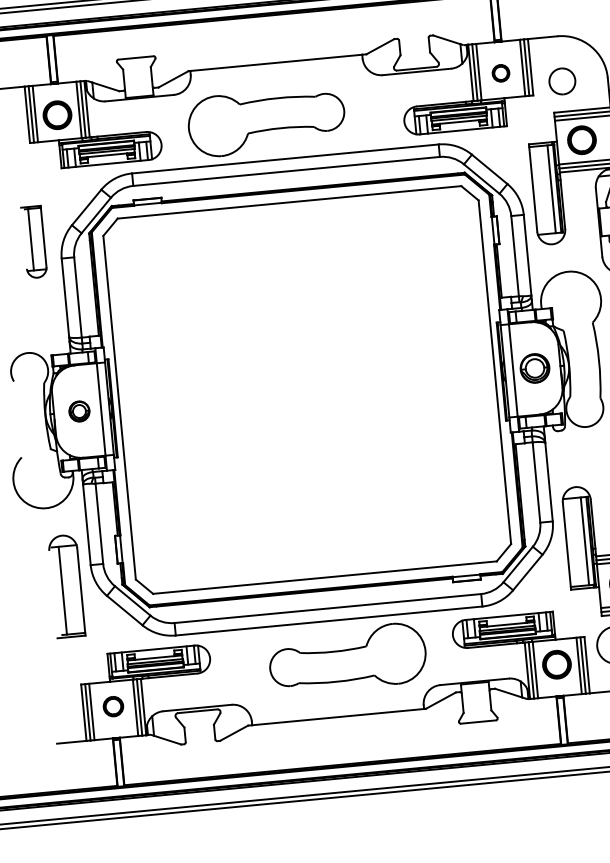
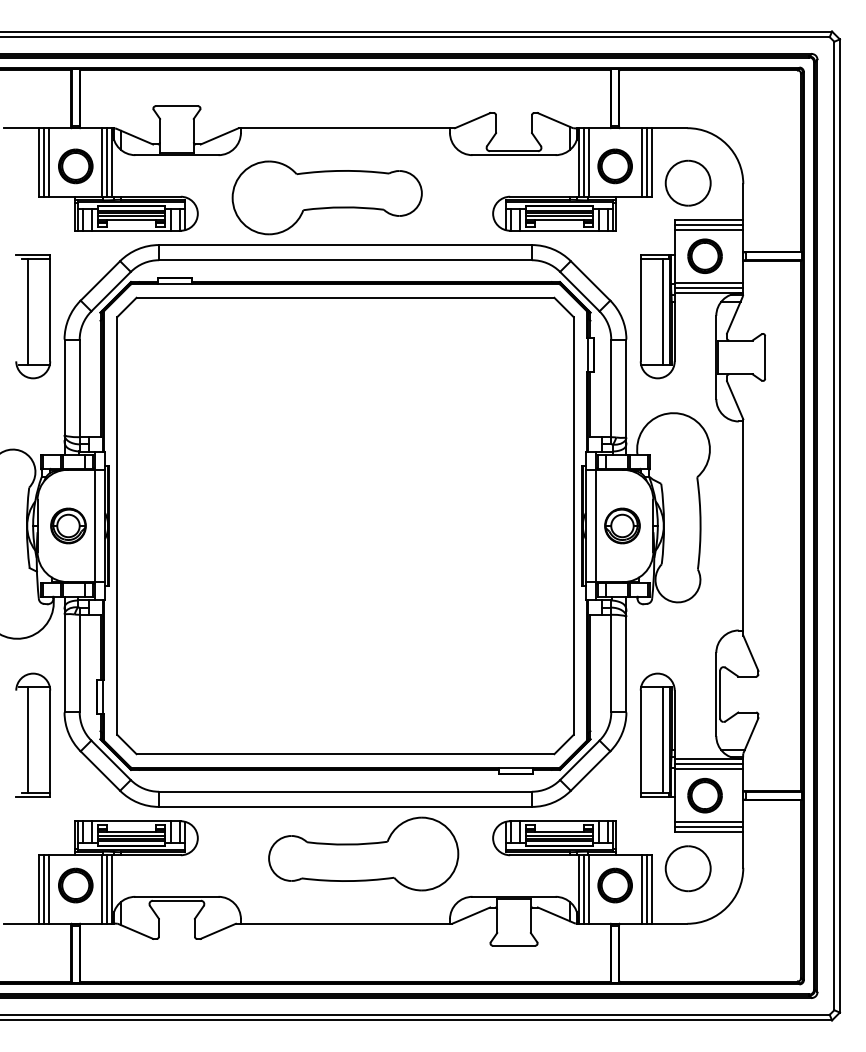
part: (500, 73) -> (614, 166), size x1.67
part: (561, 80) -> (687, 182), size x1.43
part: (34, 241) -> (33, 316), size x1.43
part: (79, 411) -> (68, 525), size x1.43
part: (113, 706) -> (75, 885), size x1.43

